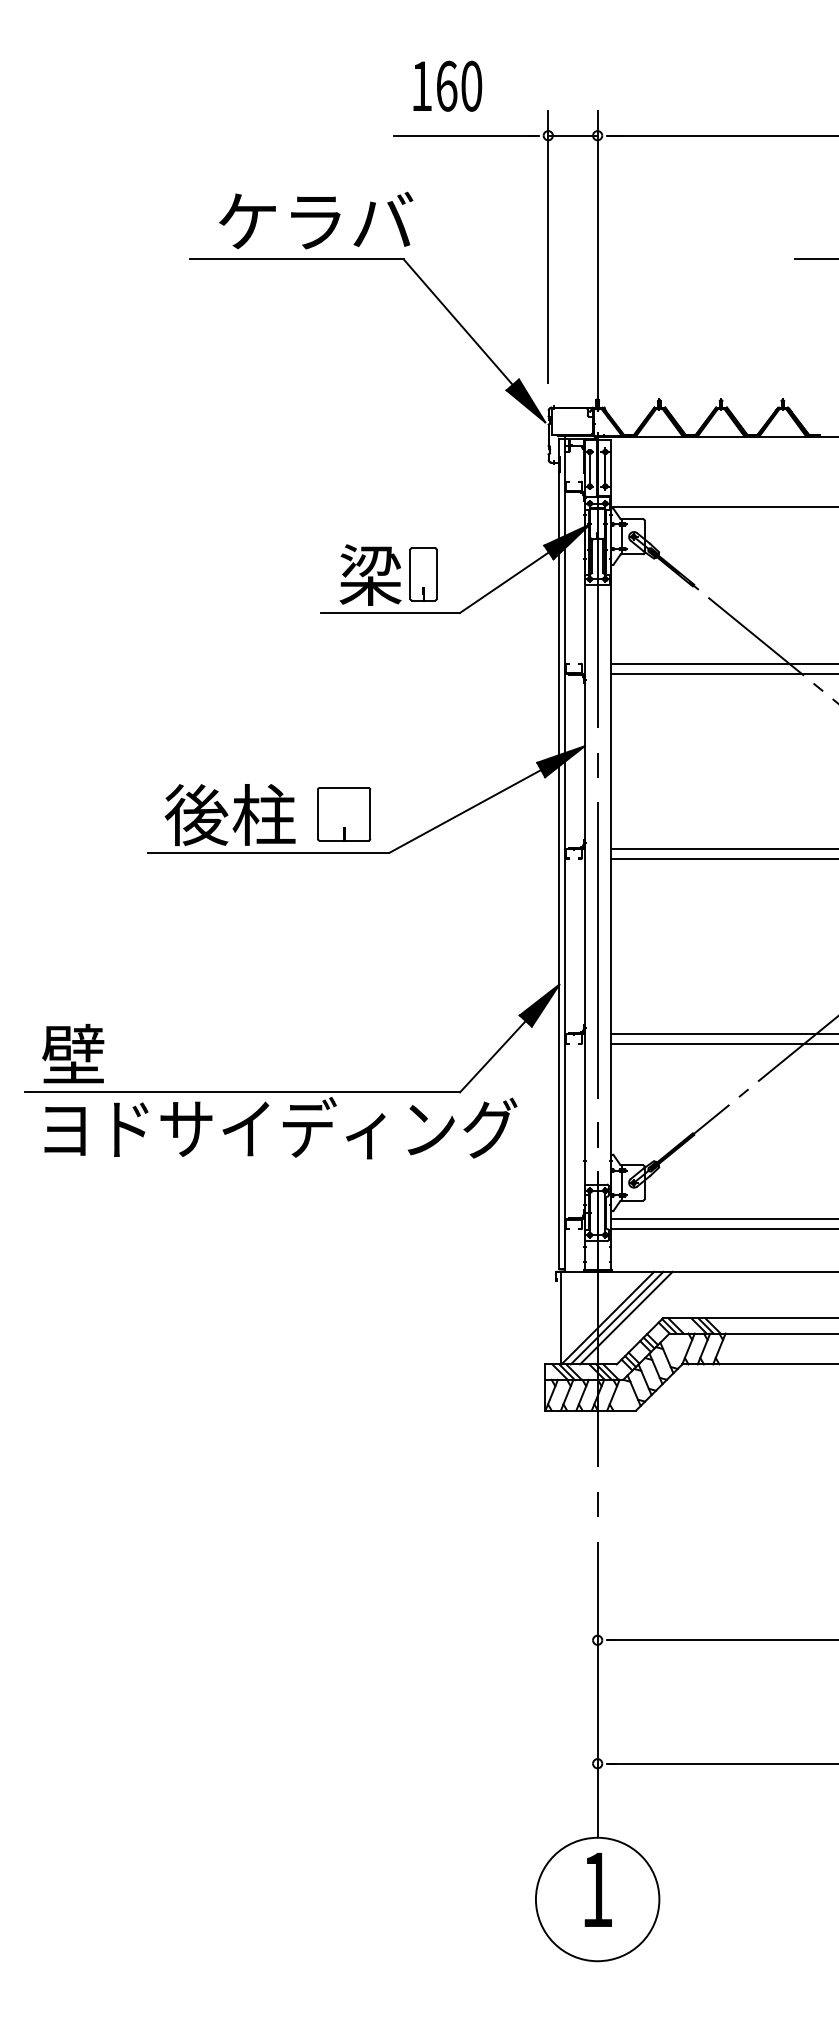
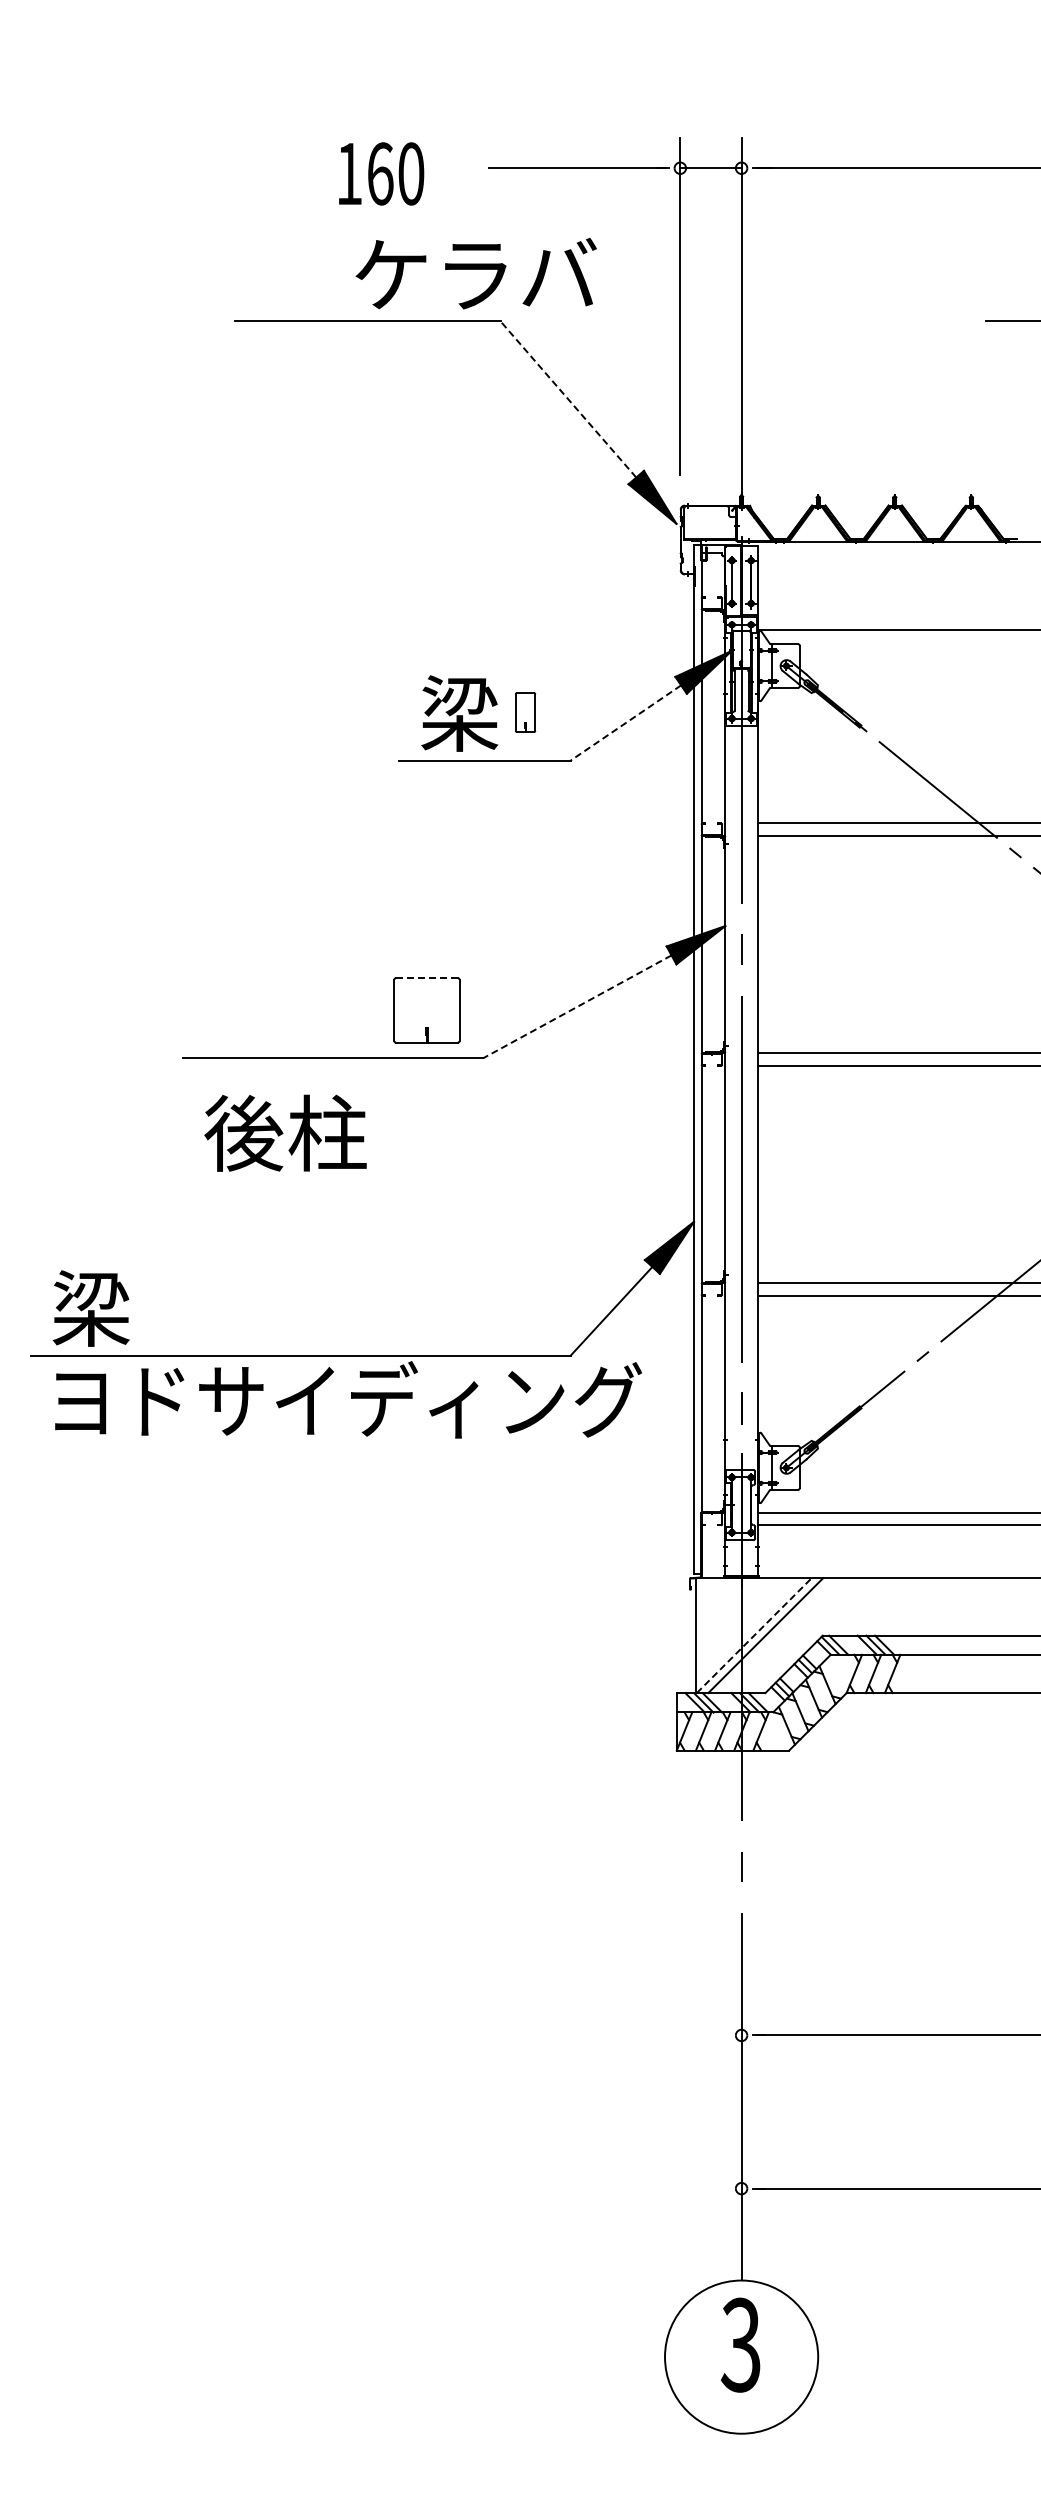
text: (447, 85) -> (381, 173), moved
text: (315, 220) -> (475, 273), moved
line: (458, 322) -> (568, 399), solid -> dashed
part: (423, 574) -> (525, 712), size x0.6
line: (504, 582) -> (625, 722), solid -> dashed
line: (343, 787) -> (426, 977), solid -> dashed
line: (464, 811) -> (576, 1007), solid -> dashed
text: (230, 814) -> (285, 1132), moved
text: (73, 1054) -> (90, 1308), 壁 -> 梁
line: (608, 1318) -> (754, 1635), solid -> dashed
line: (625, 1318) -> (776, 1635), removed
text: (596, 1889) -> (740, 2344), 1 -> 3

